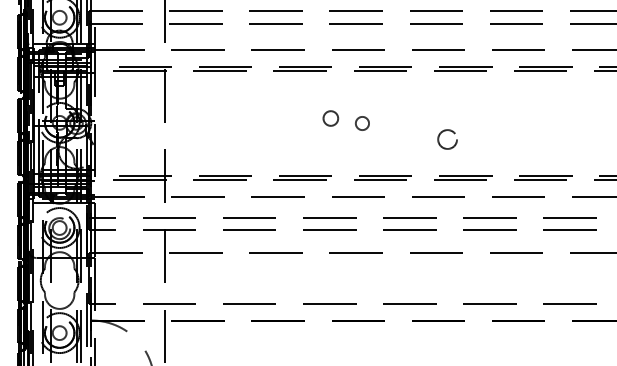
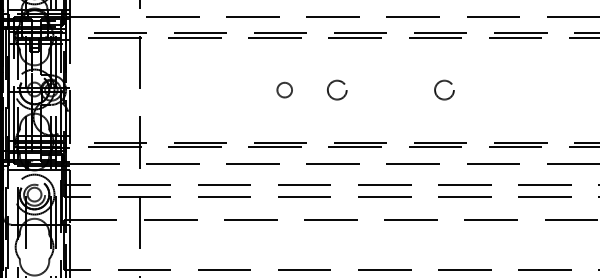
circle: (330, 118) -> (284, 90), moved
circle: (362, 123) -> (337, 90), size x1.43
circle: (447, 139) -> (444, 90), moved

